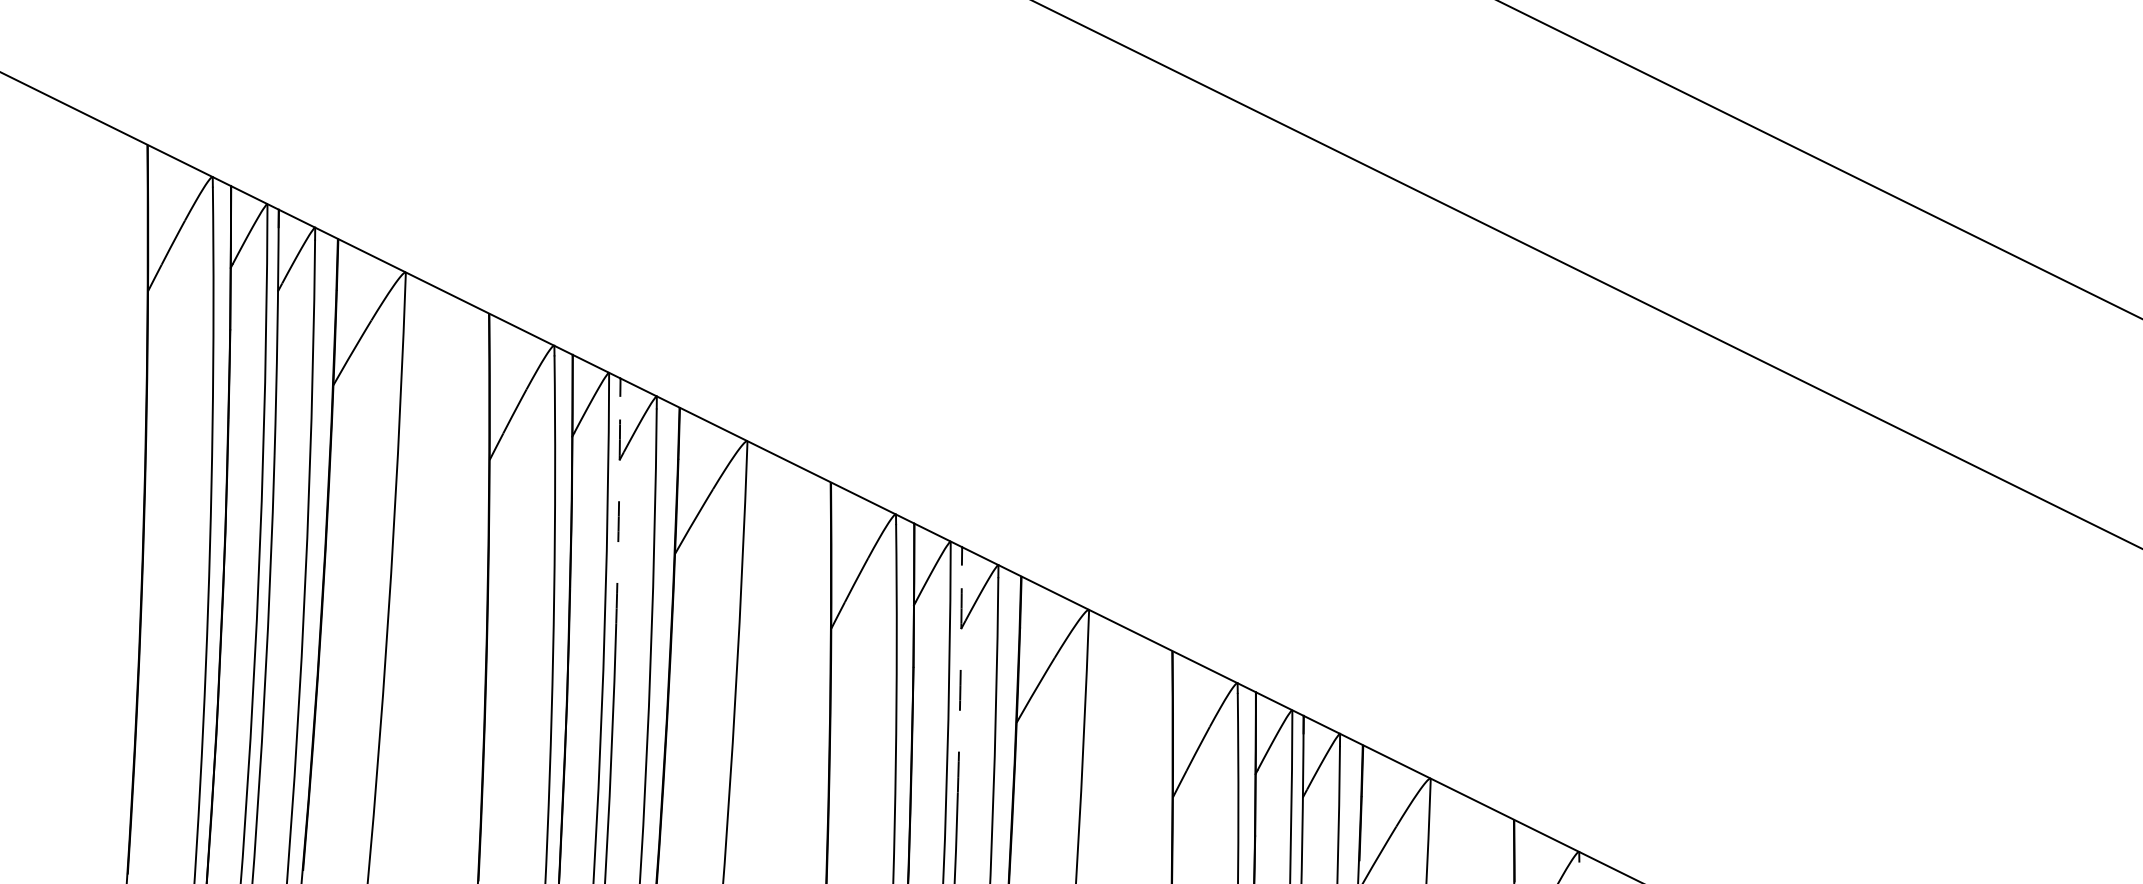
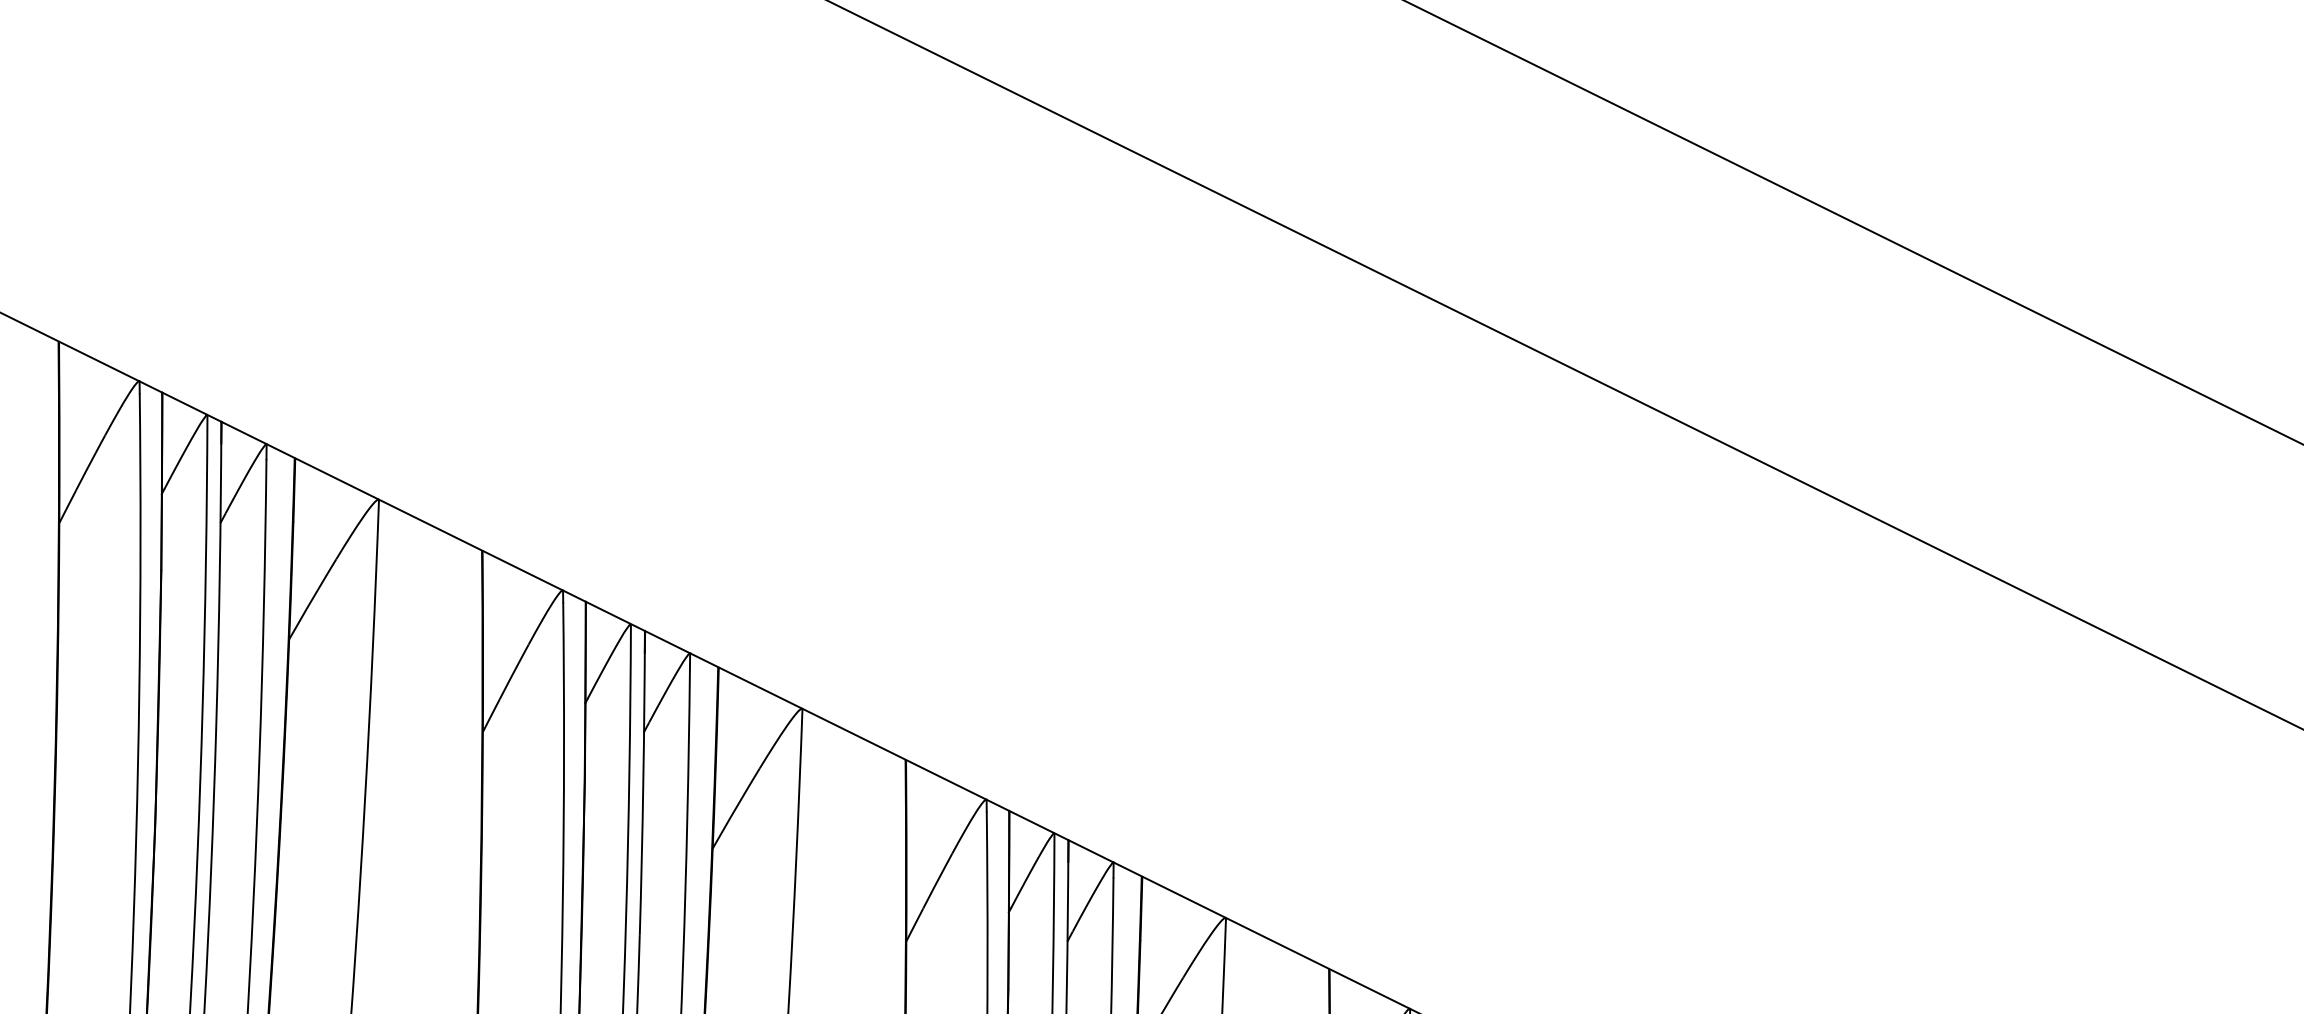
arc: (619, 501) -> (220, 574), dashed -> solid
arc: (960, 669) -> (643, 782), dashed -> solid

